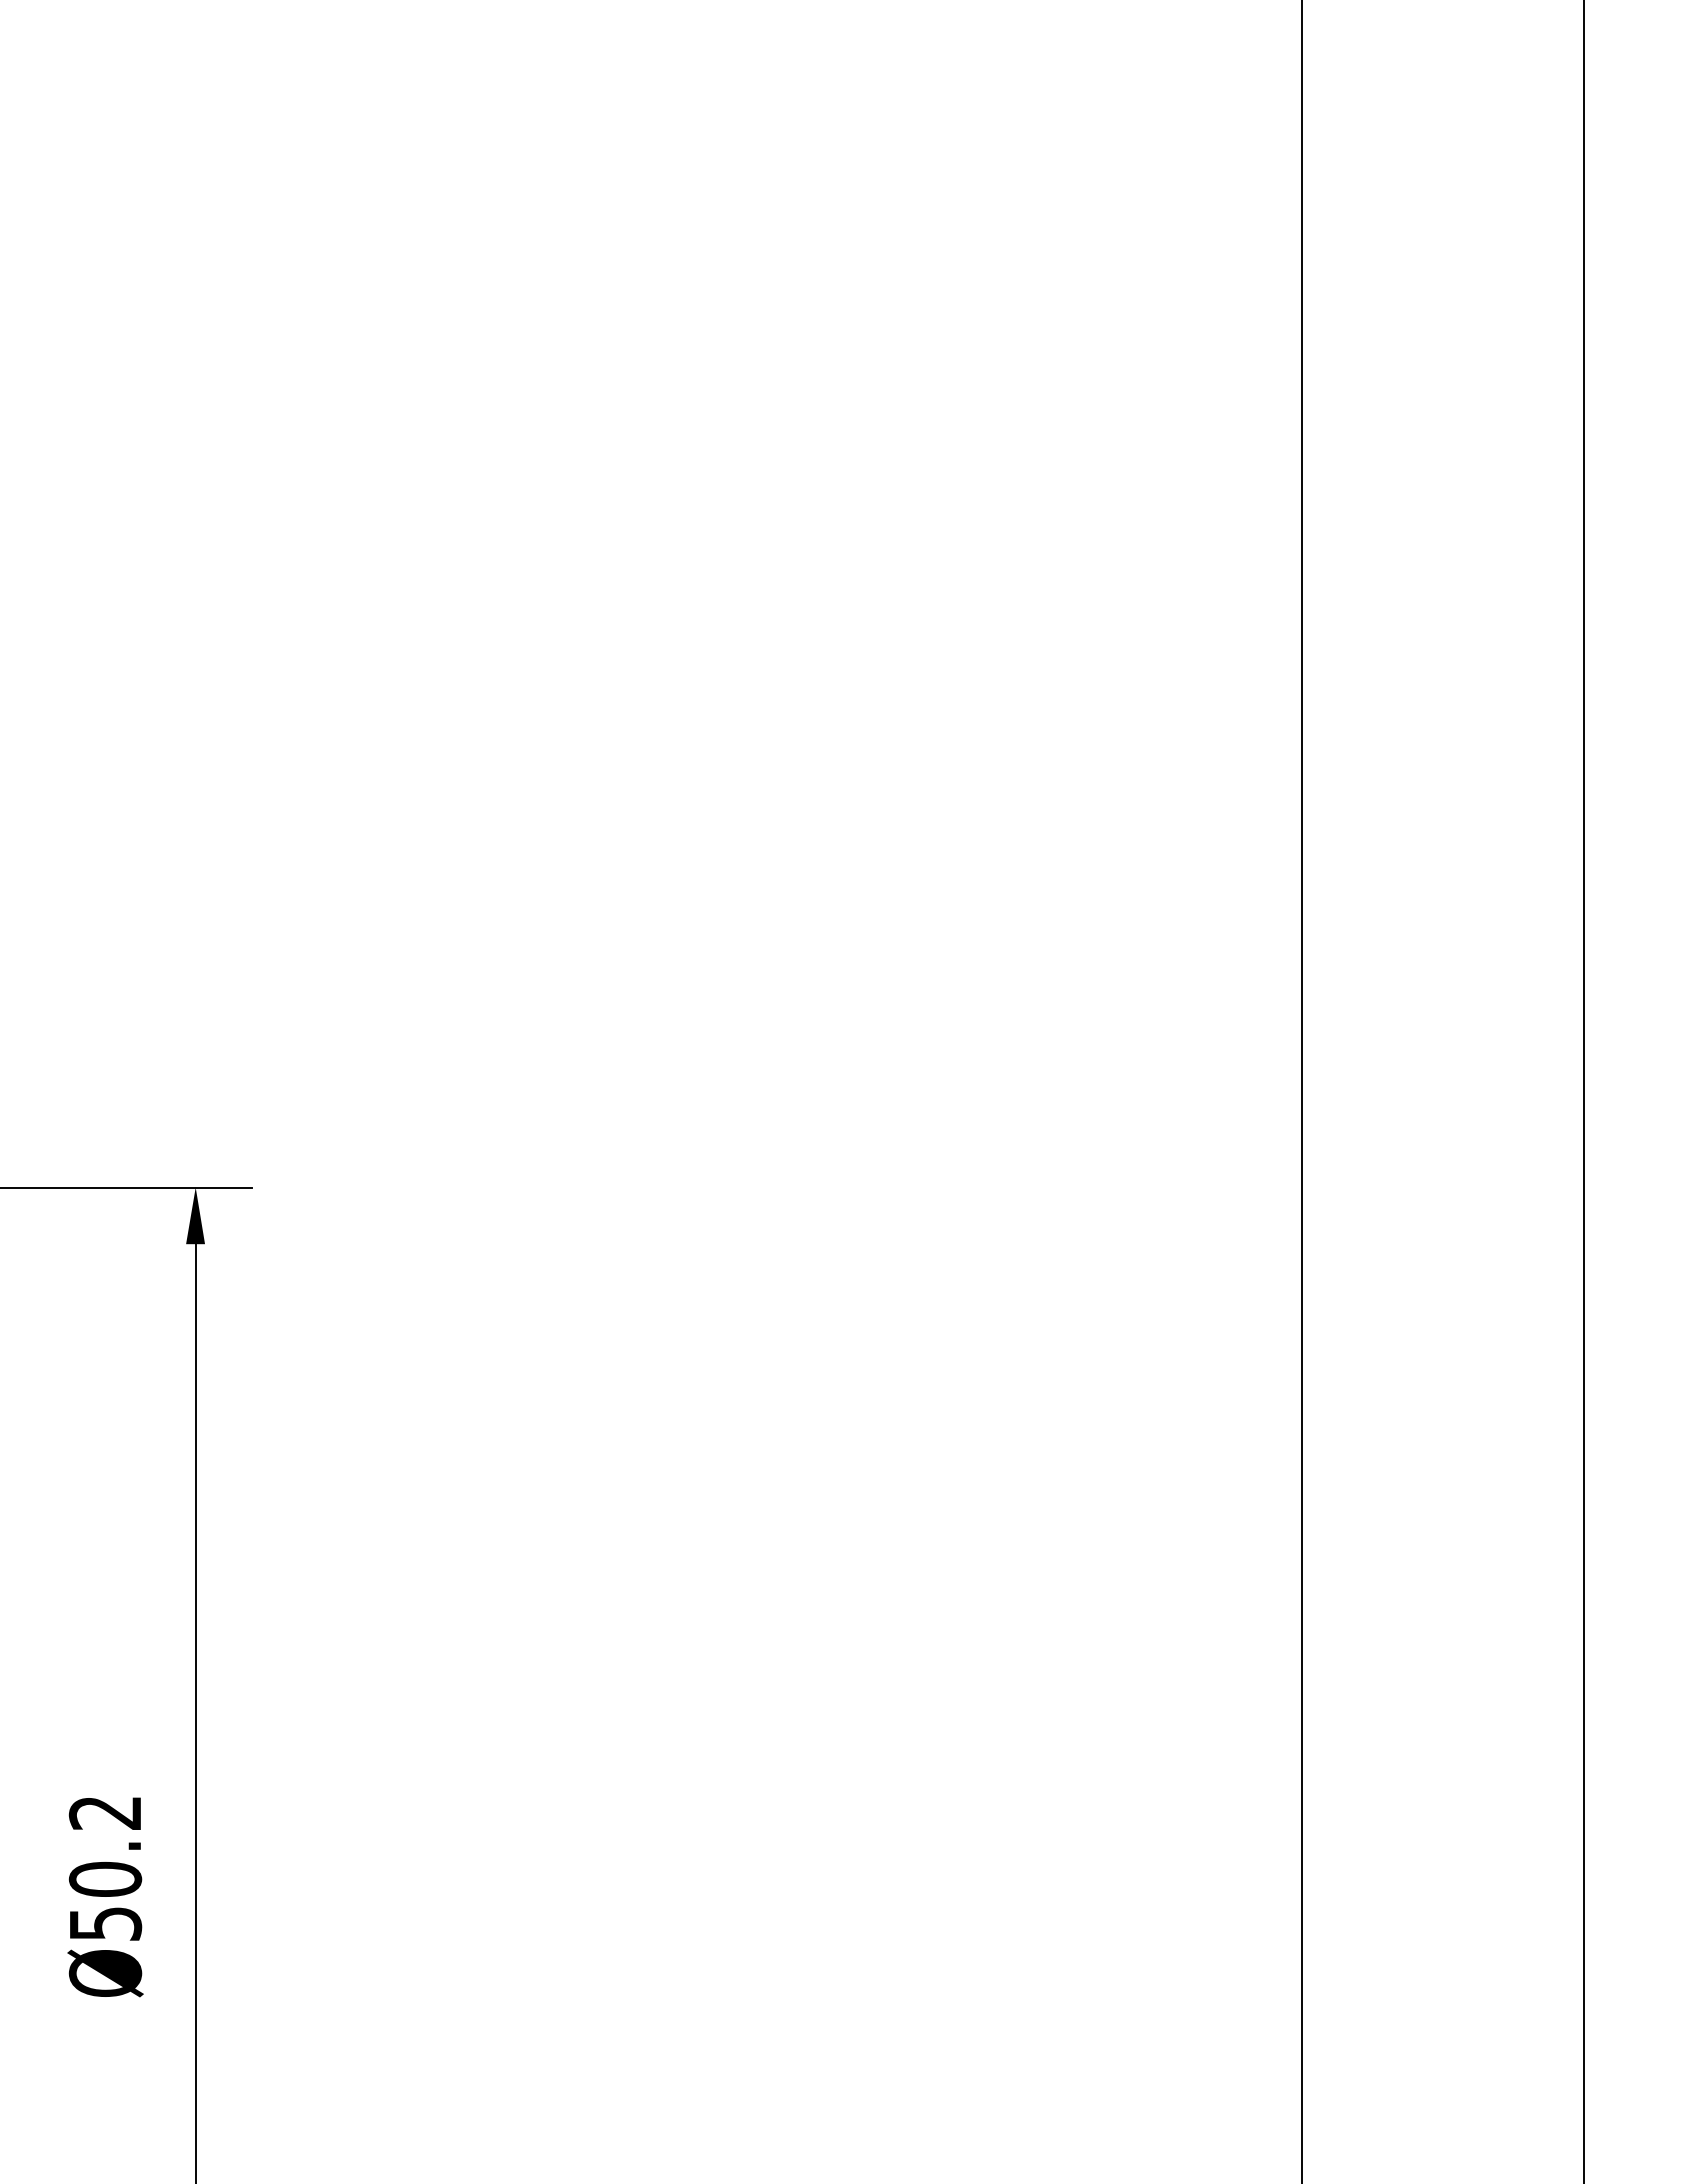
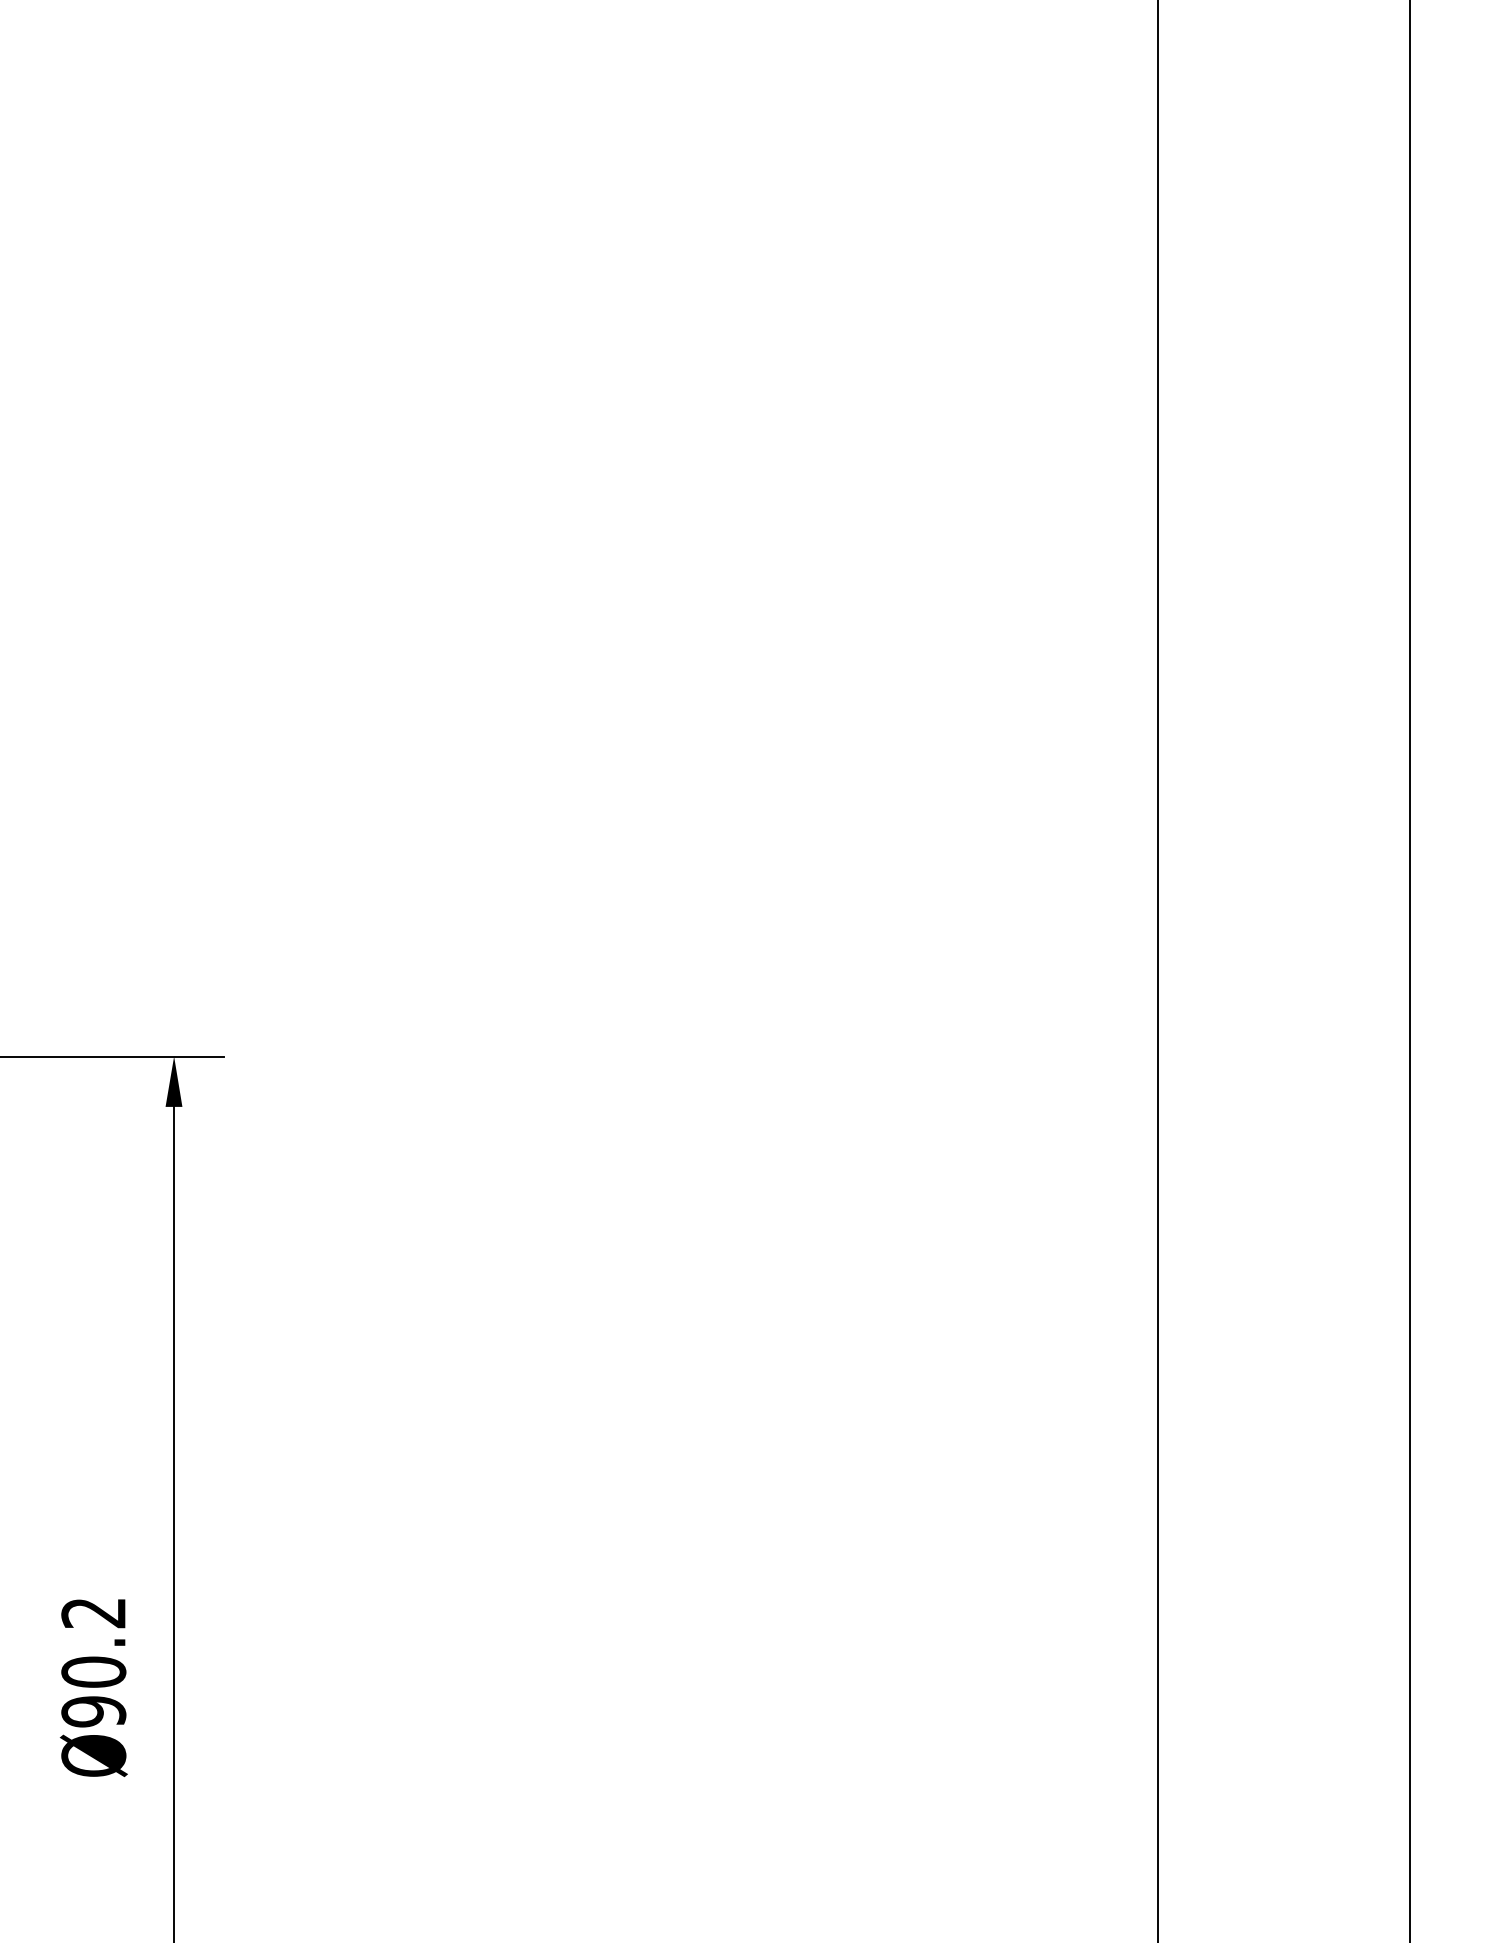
text: (105, 1923) -> (93, 1711), Ø50.2 -> Ø90.2

